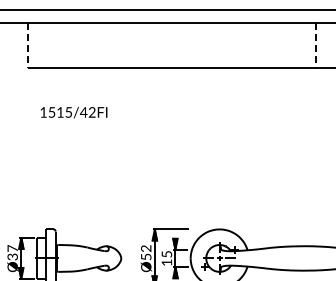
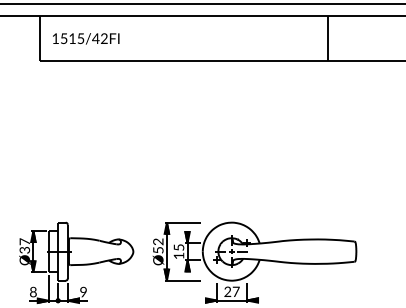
line: (27, 46) -> (39, 39), dashed -> solid
line: (316, 46) -> (328, 39), dashed -> solid
text: (74, 112) -> (86, 38), moved

